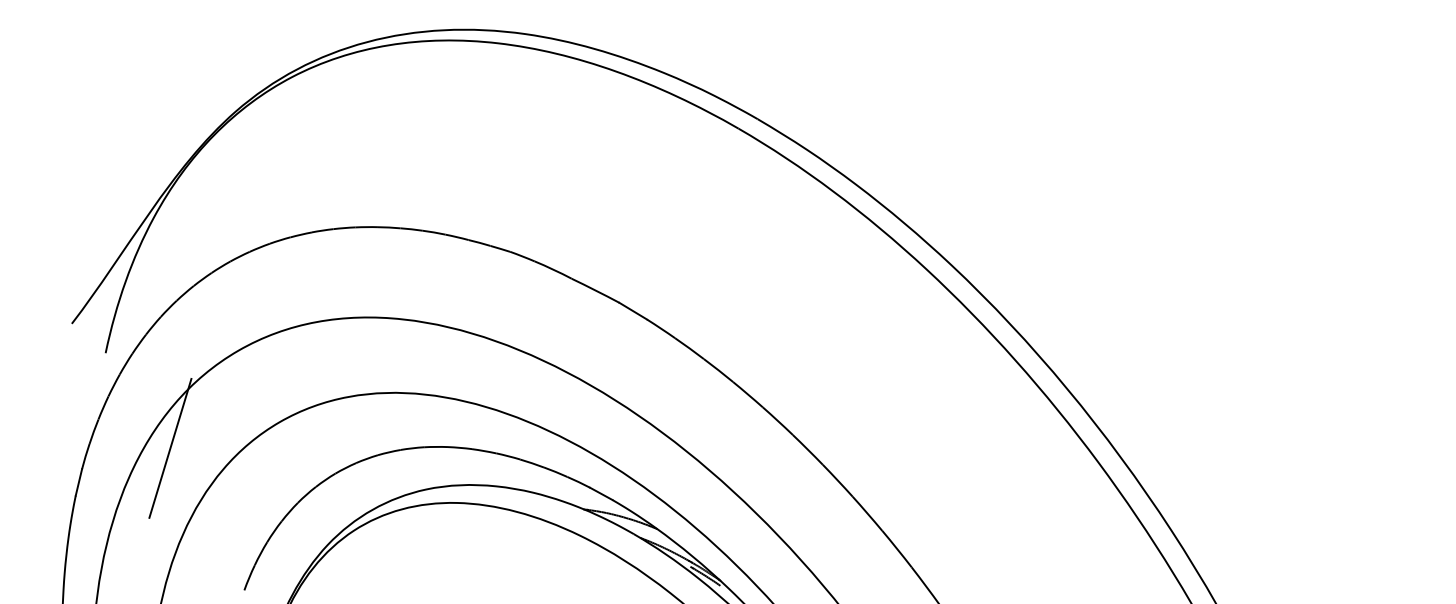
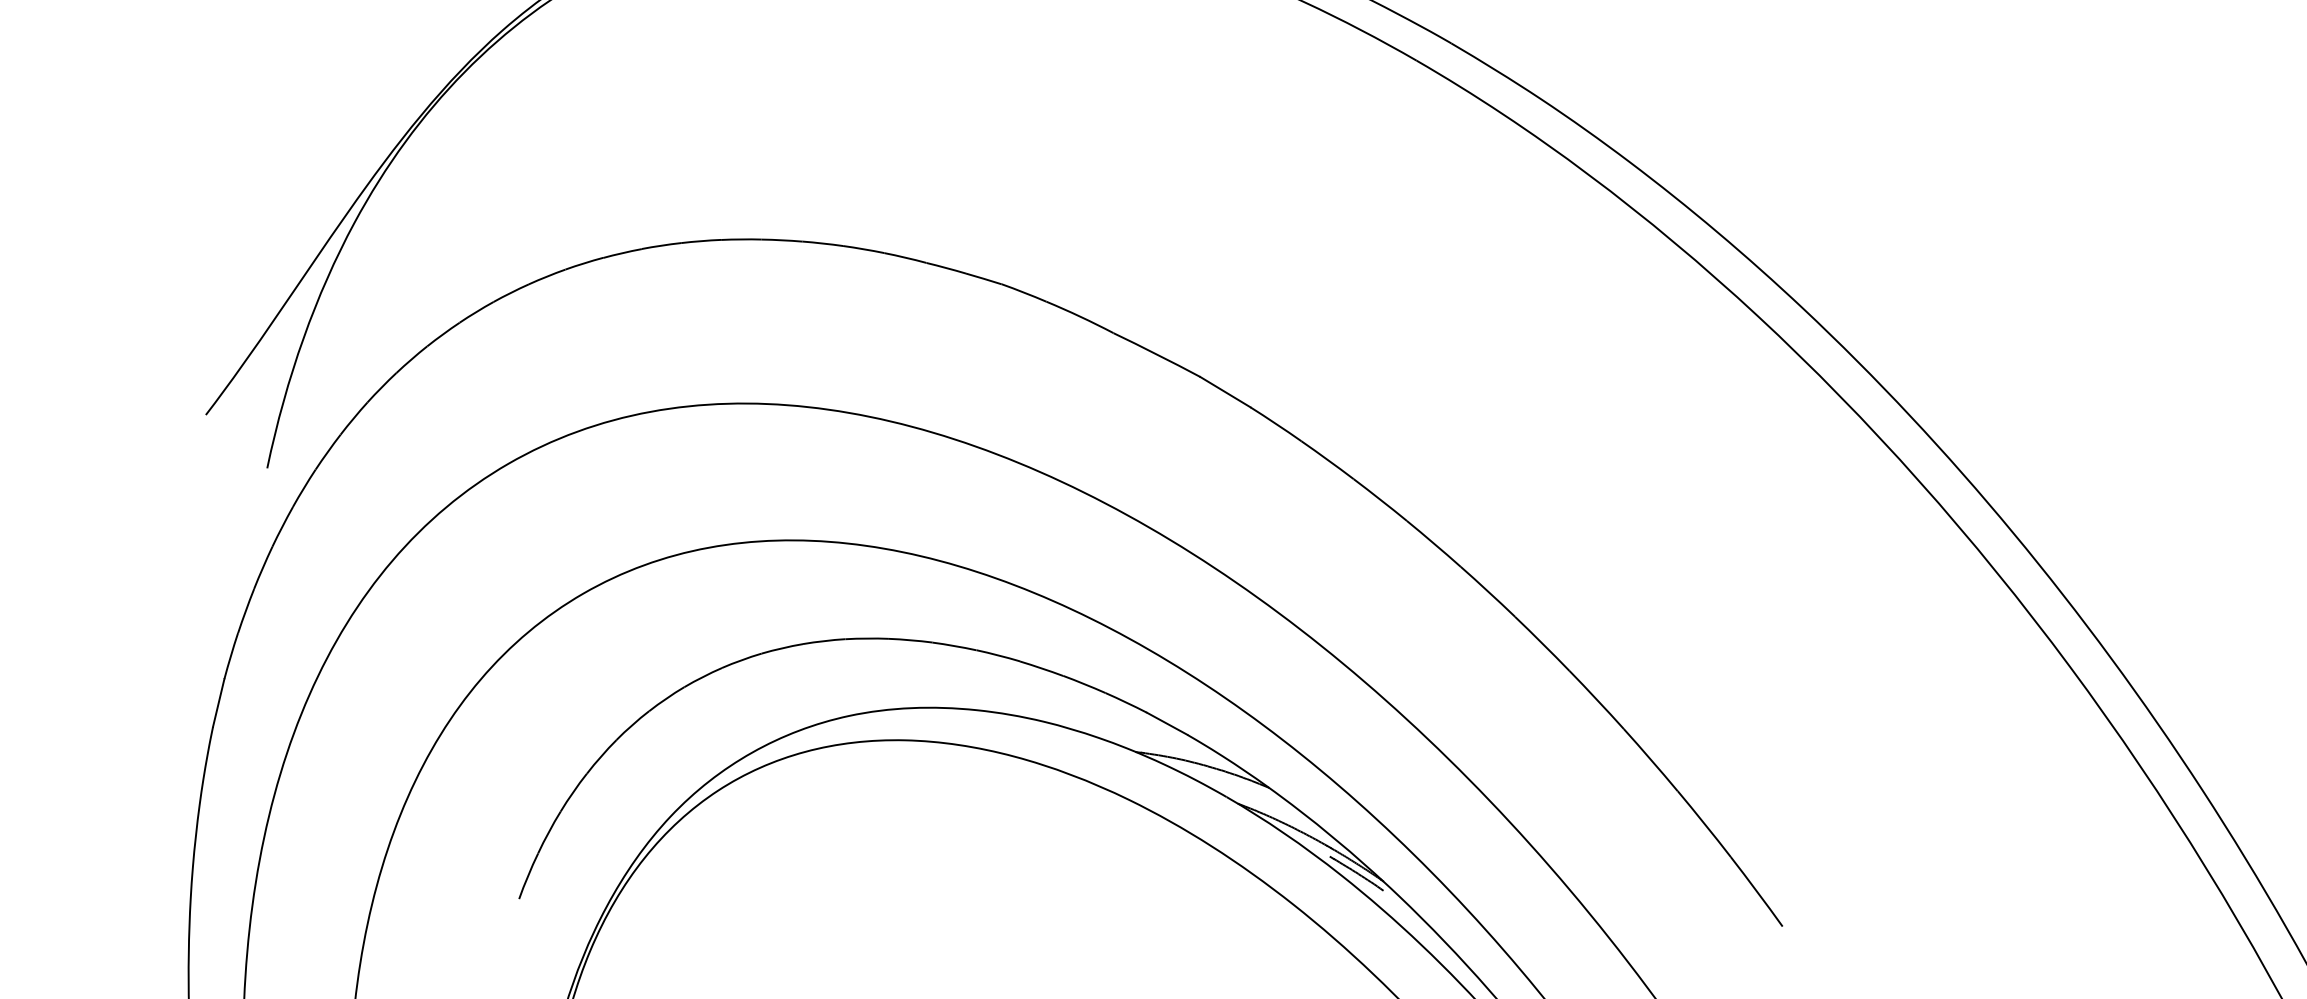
line: (170, 447) -> (384, 639), removed

